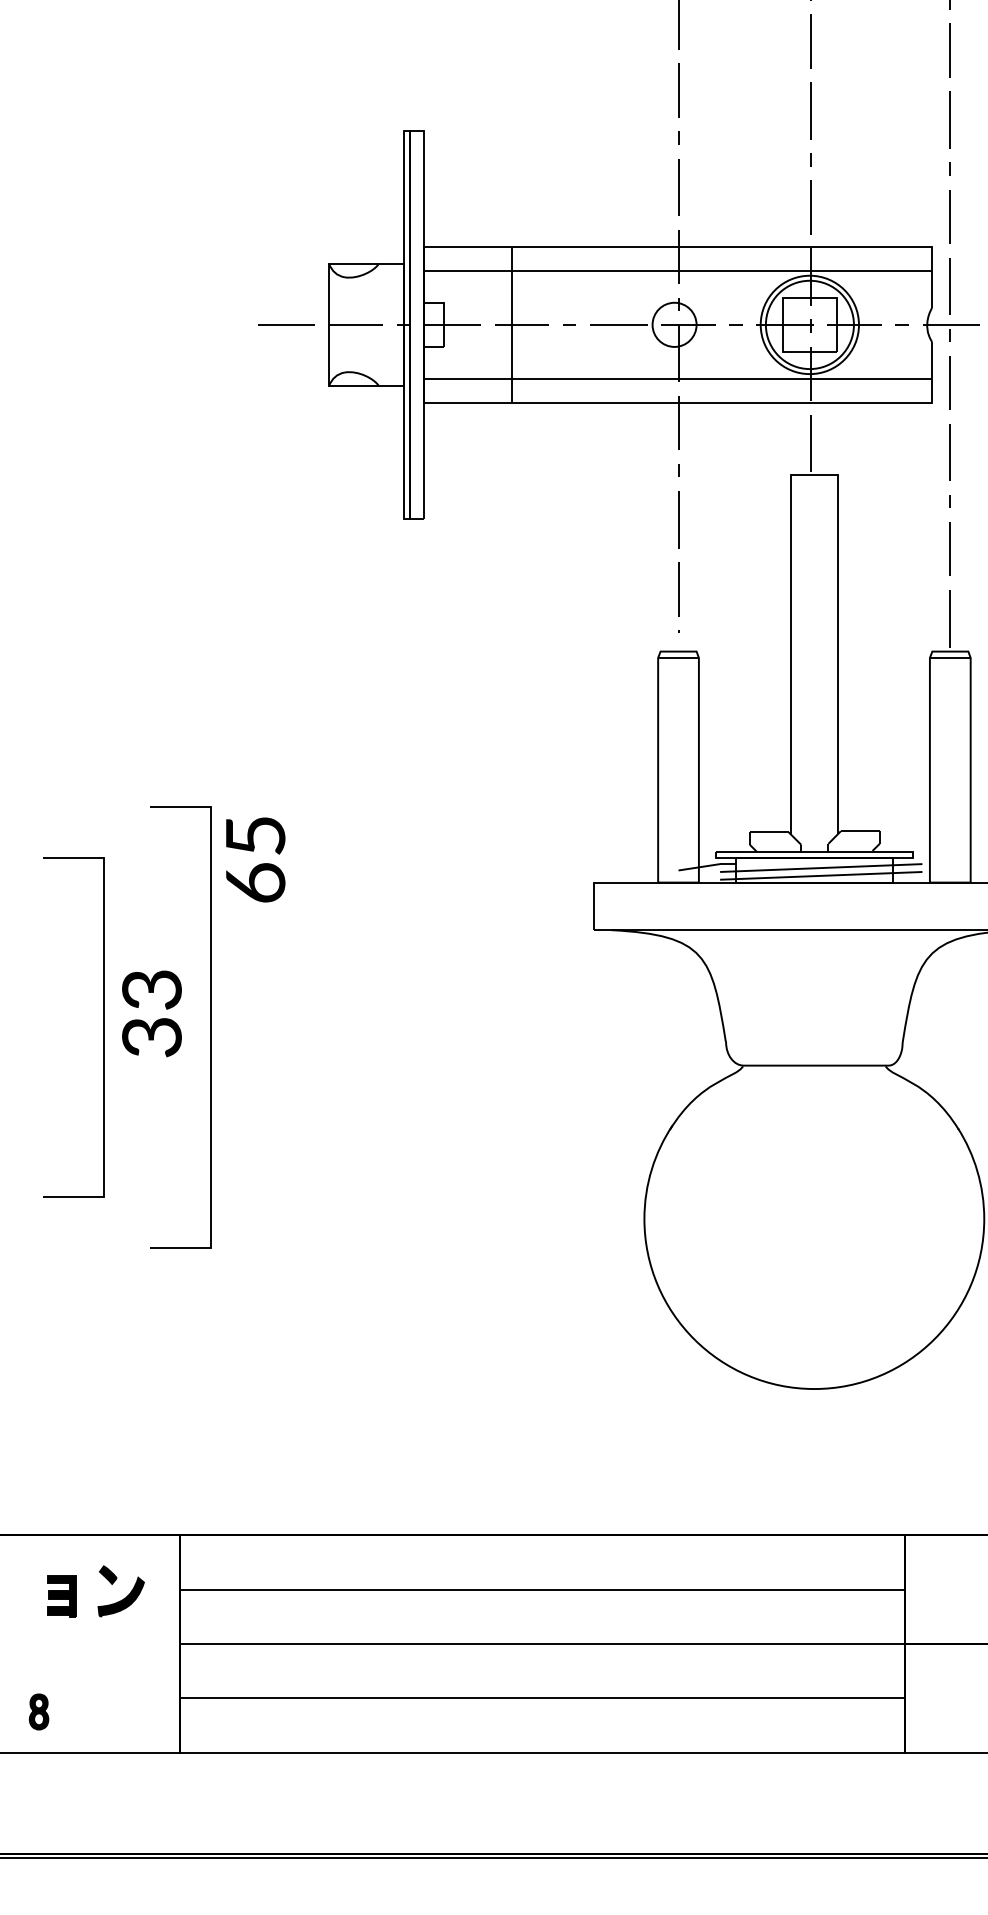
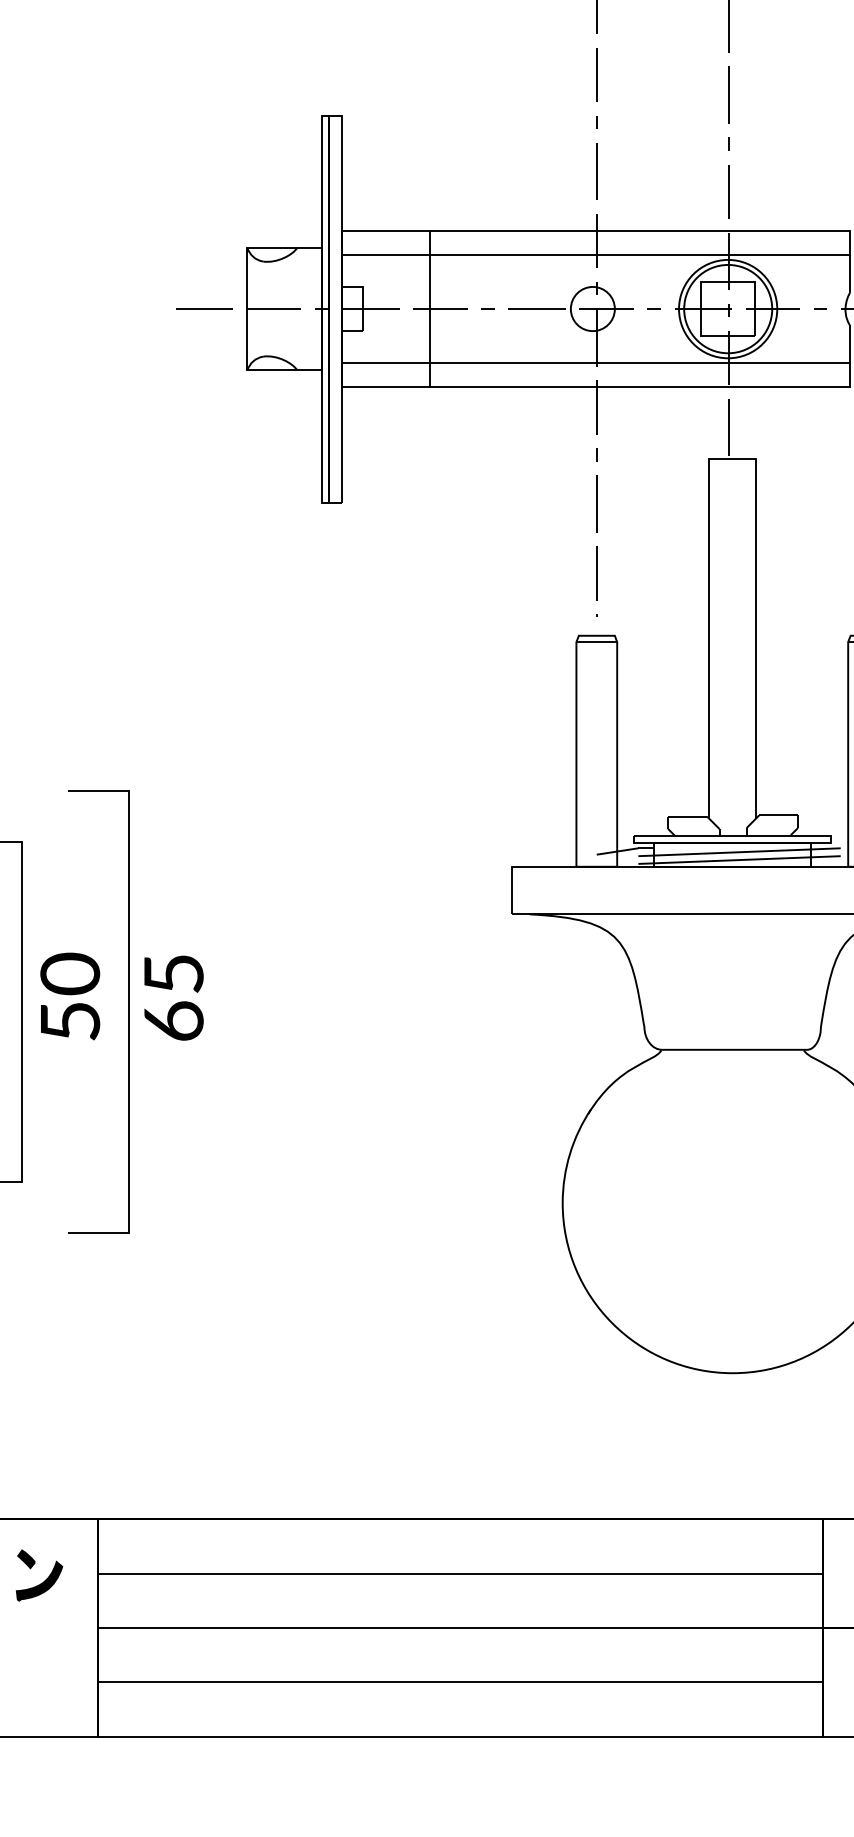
text: (255, 859) -> (173, 997), moved
text: (151, 1012) -> (69, 996), 33 -> 50

